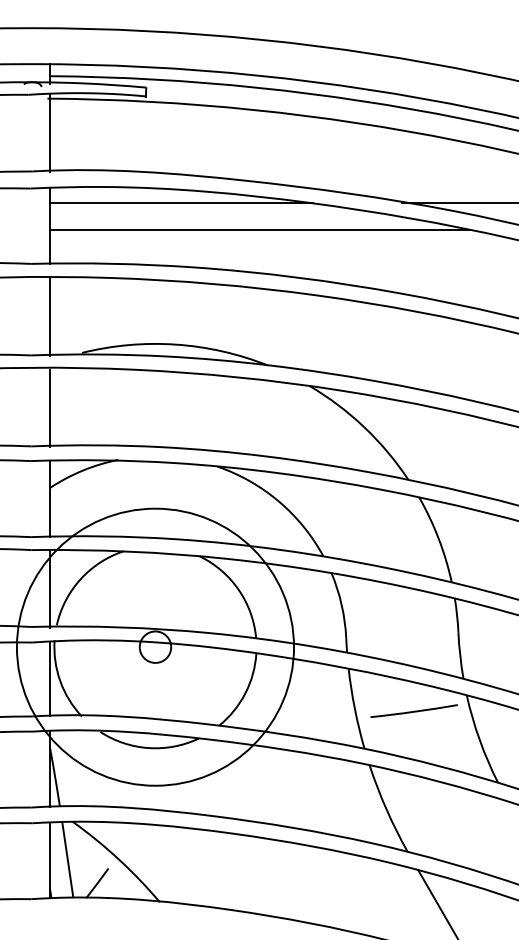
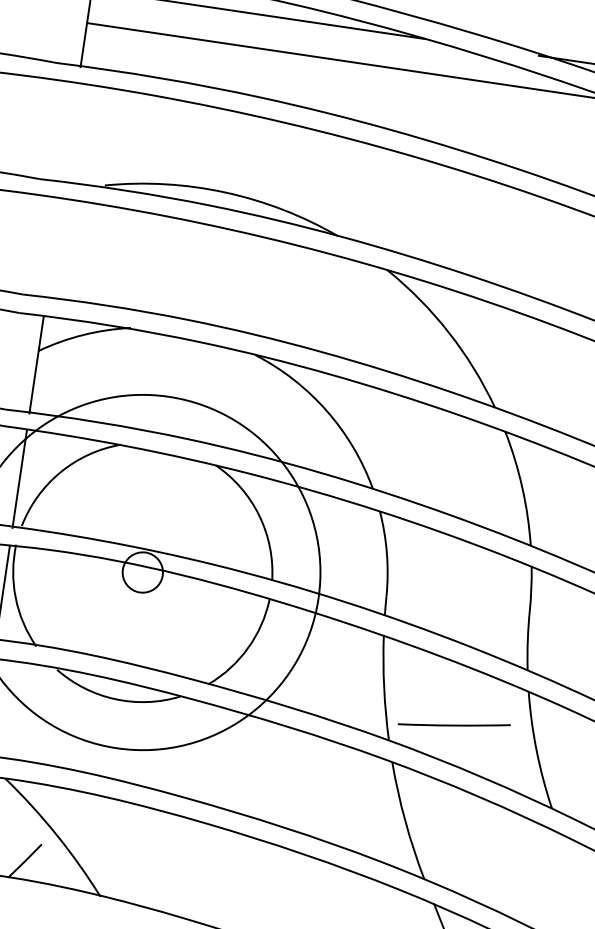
line: (49, 317) -> (70, 134), removed
line: (49, 408) -> (53, 249), removed
line: (414, 710) -> (454, 723), moved

